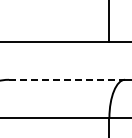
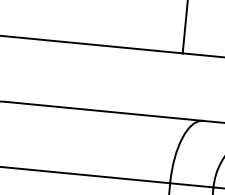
line: (67, 79) -> (105, 110), dashed -> solid

